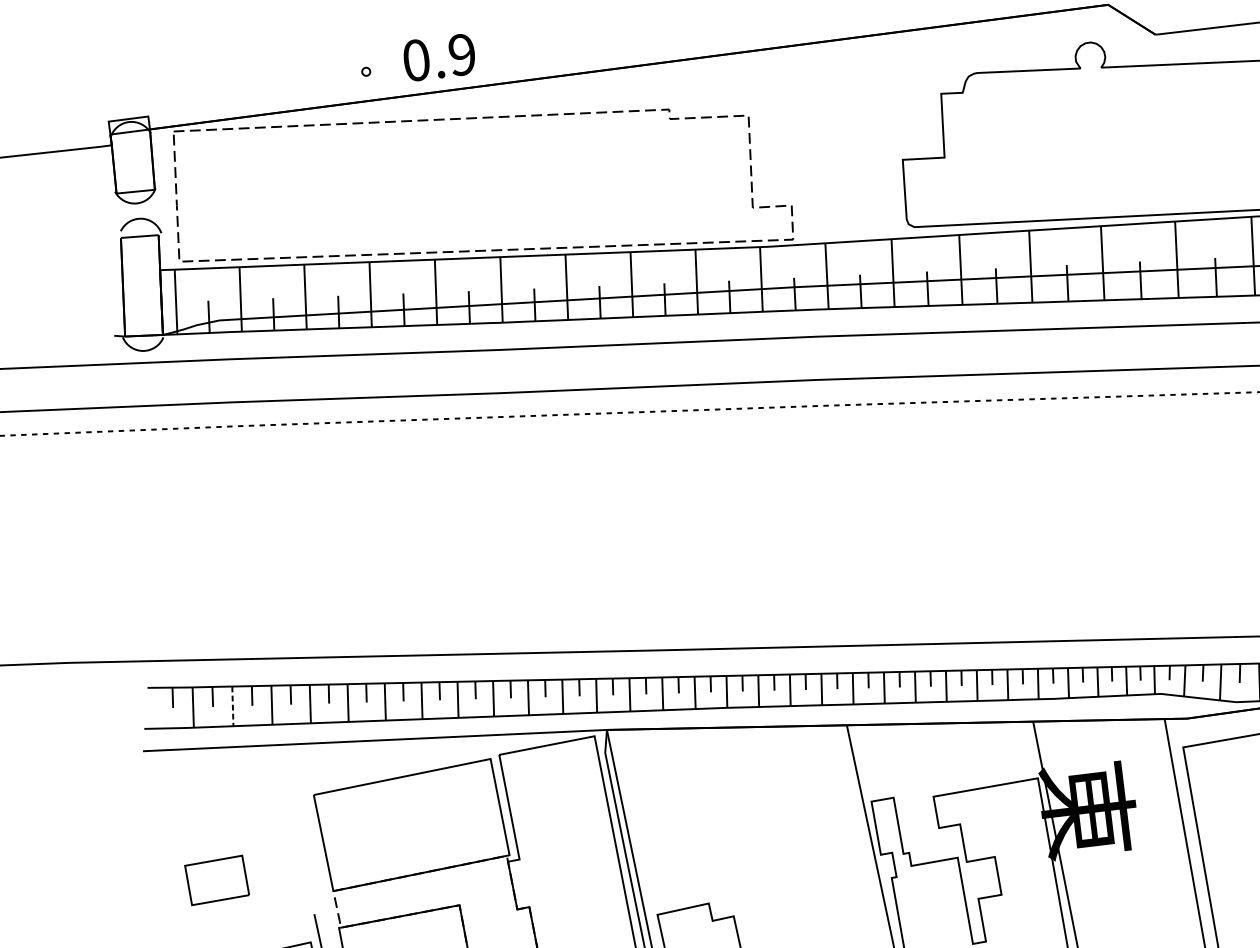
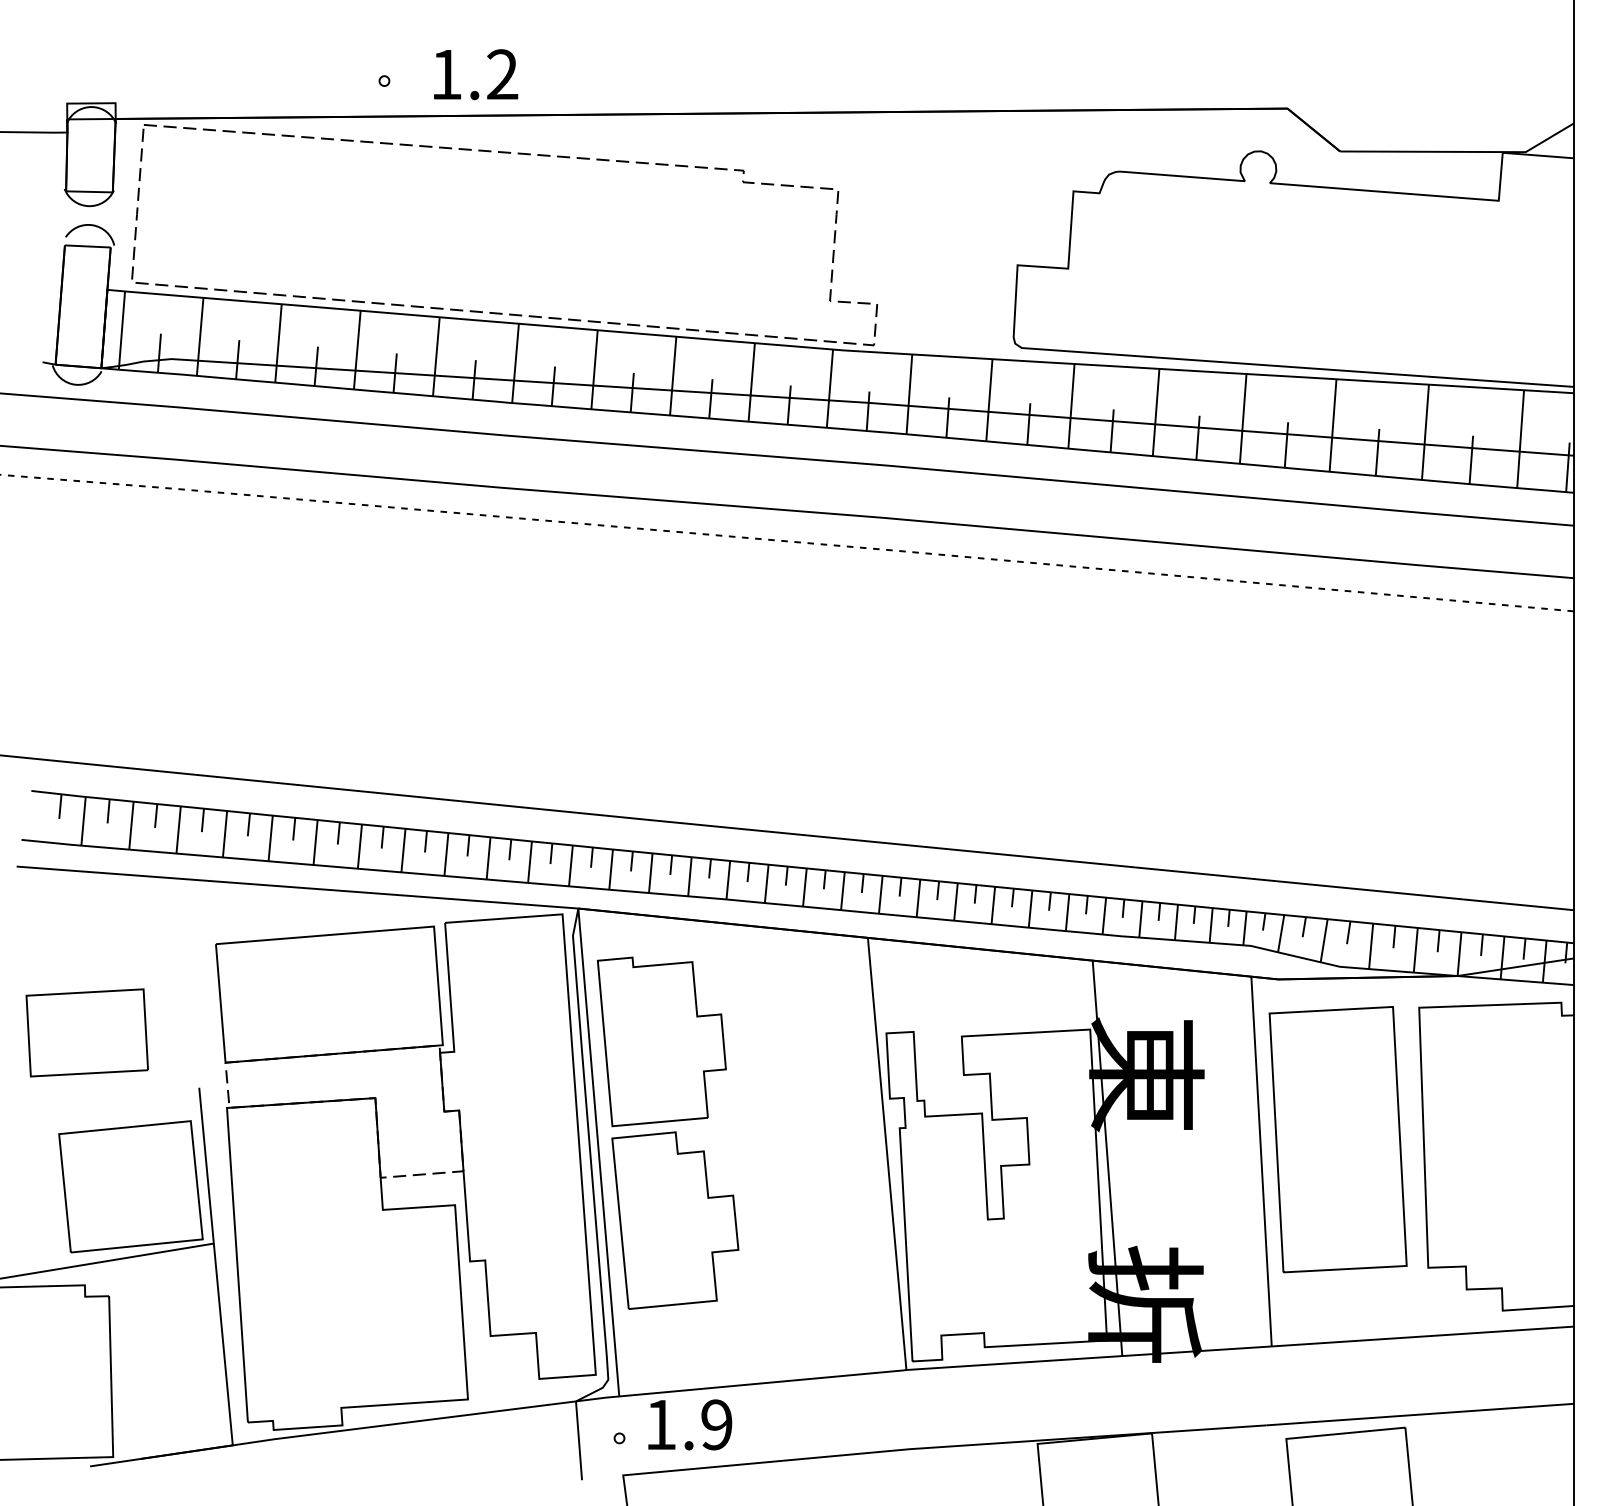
text: (439, 57) -> (474, 74), 0.9 -> 1.2
line: (233, 707) -> (131, 826), dashed -> solid
part: (688, 830) -> (661, 1041), added
part: (216, 880) -> (86, 1032), size x1.67

